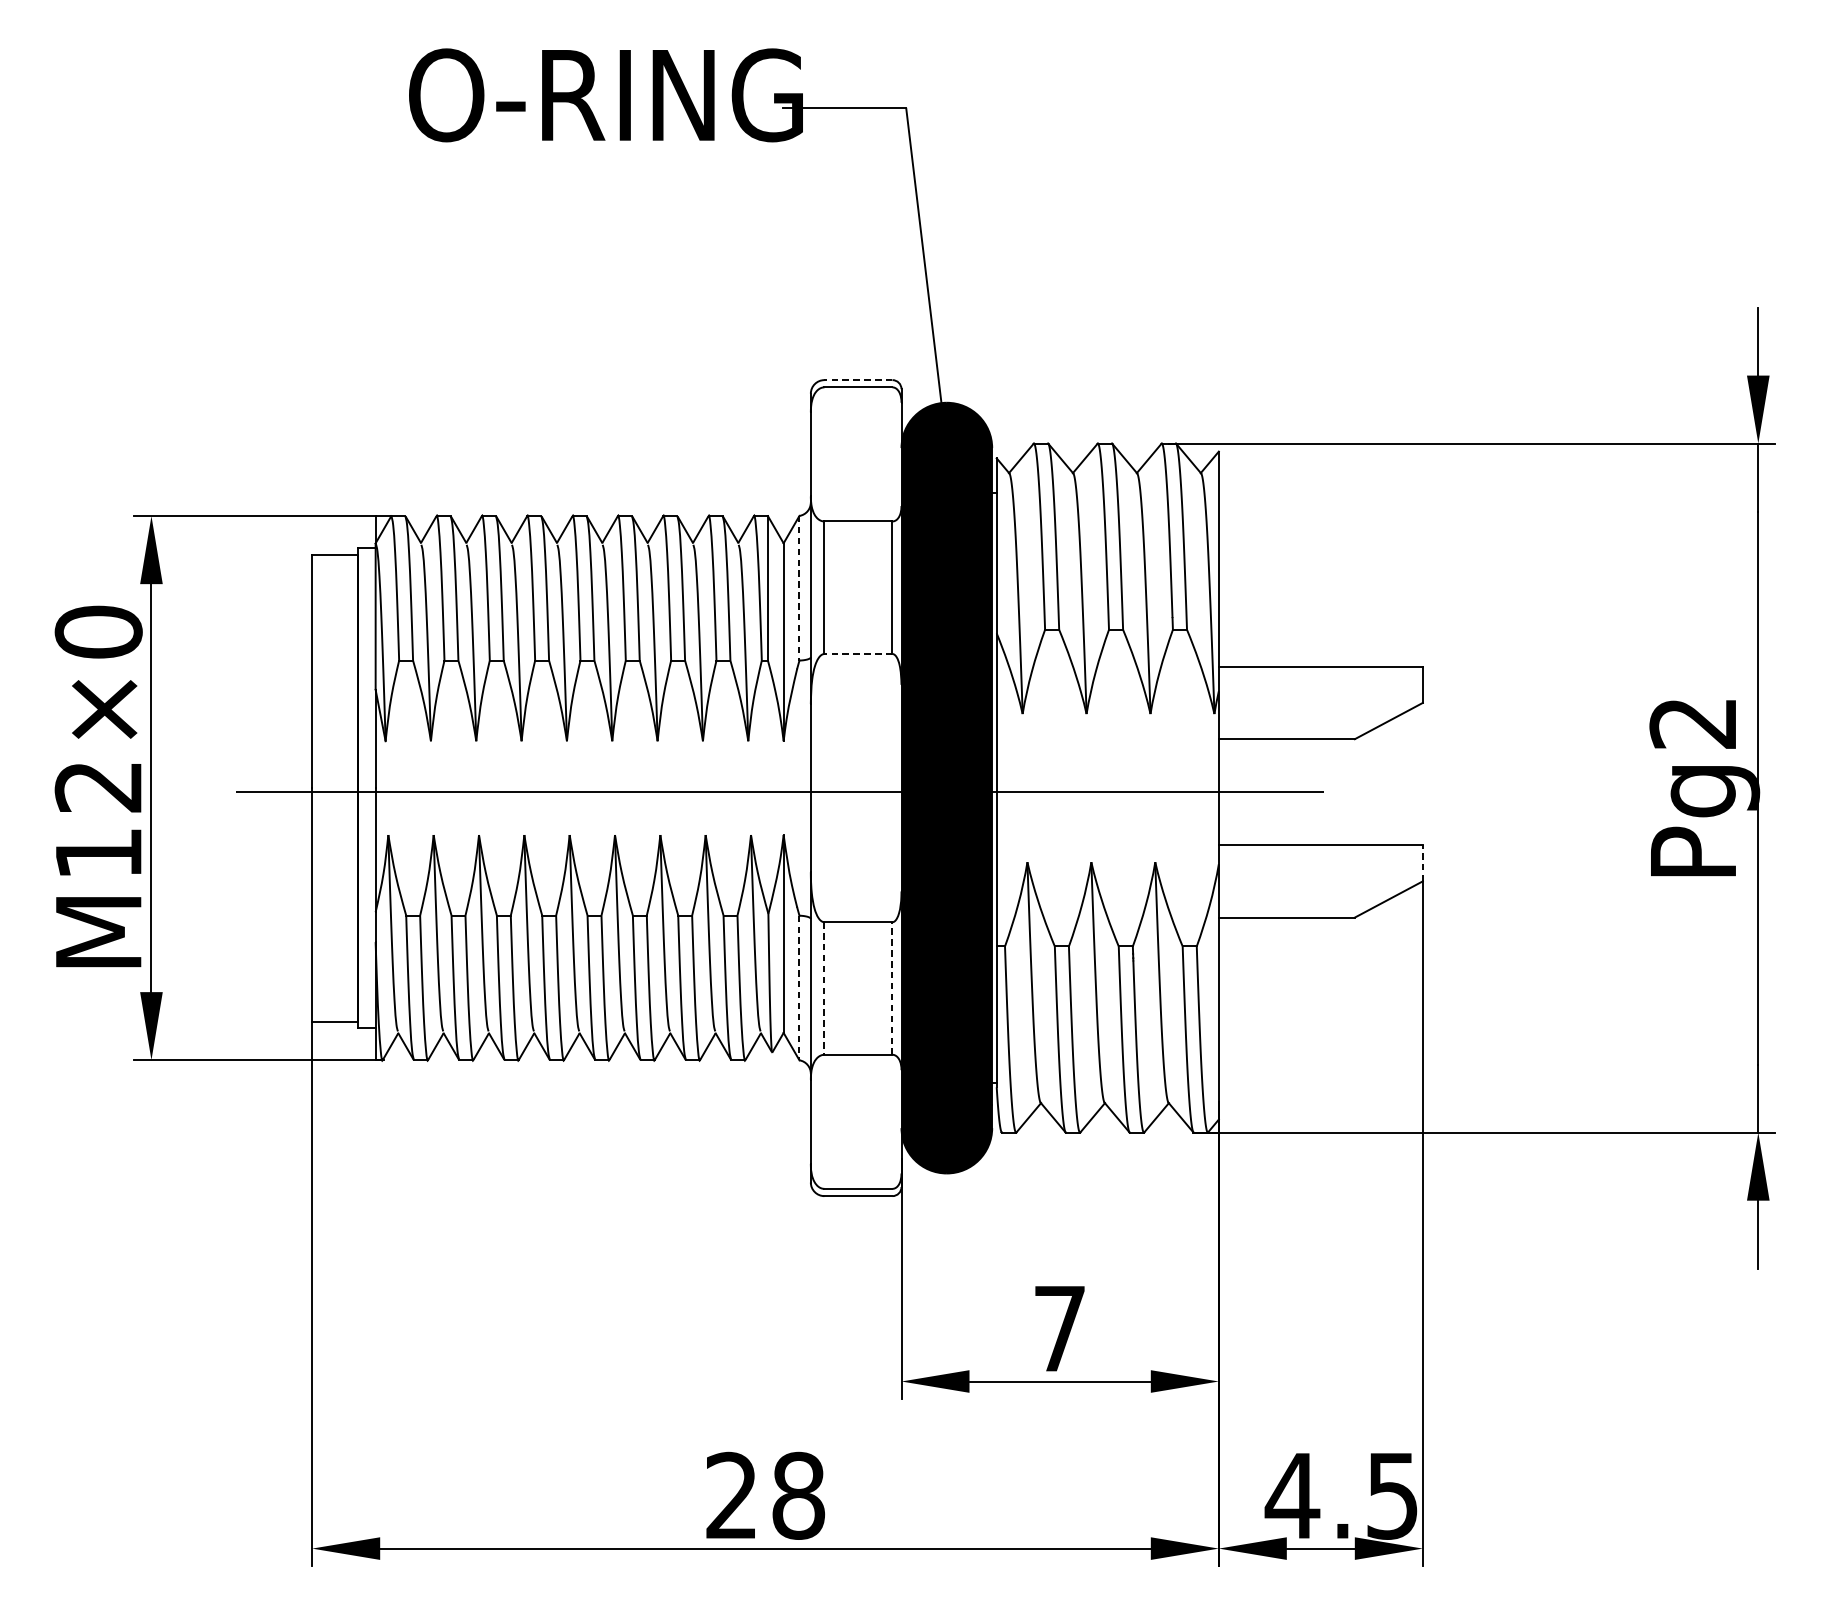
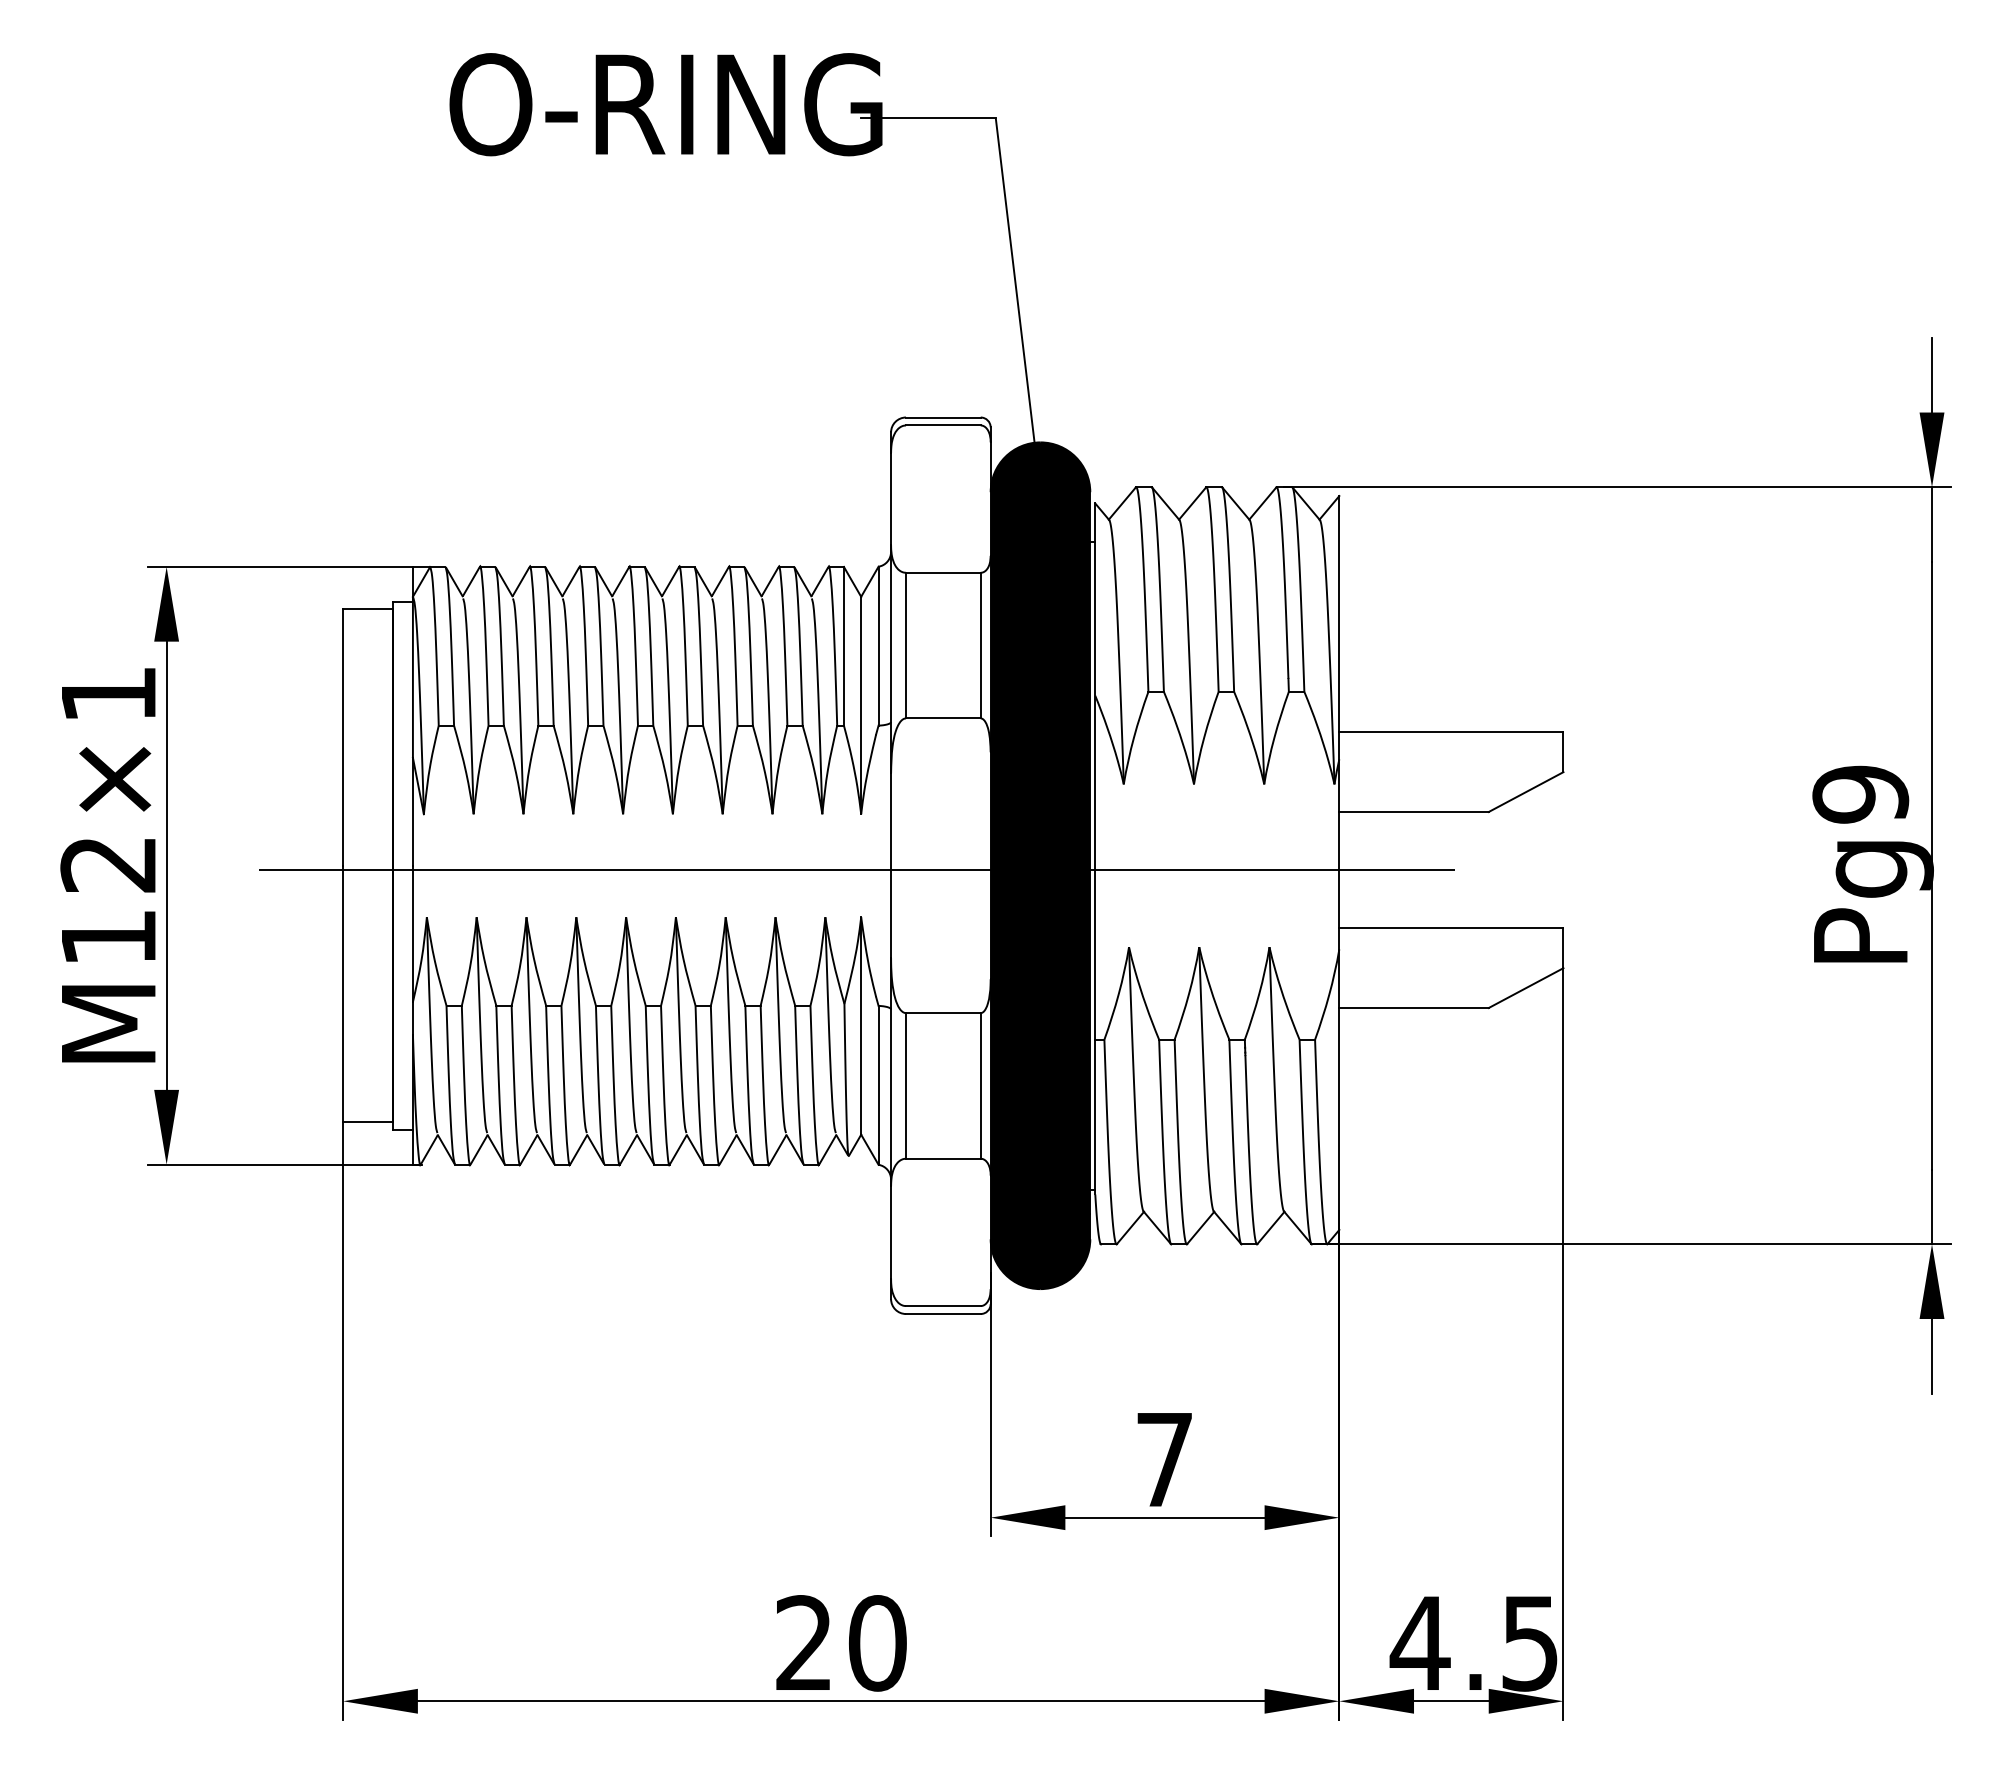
line: (857, 380) -> (942, 417), dashed -> solid
line: (799, 588) -> (878, 646), dashed -> solid
text: (98, 632) -> (108, 694), M12×0 -> M12×1
line: (857, 654) -> (942, 718), dashed -> solid
text: (1693, 723) -> (1860, 794), Pg2 -> Pg9
line: (1422, 863) -> (1563, 948), dashed -> solid
line: (799, 988) -> (878, 1085), dashed -> solid
line: (824, 988) -> (906, 1085), dashed -> solid
line: (892, 988) -> (980, 1085), dashed -> solid
text: (798, 1496) -> (877, 1643), 28 -> 20

